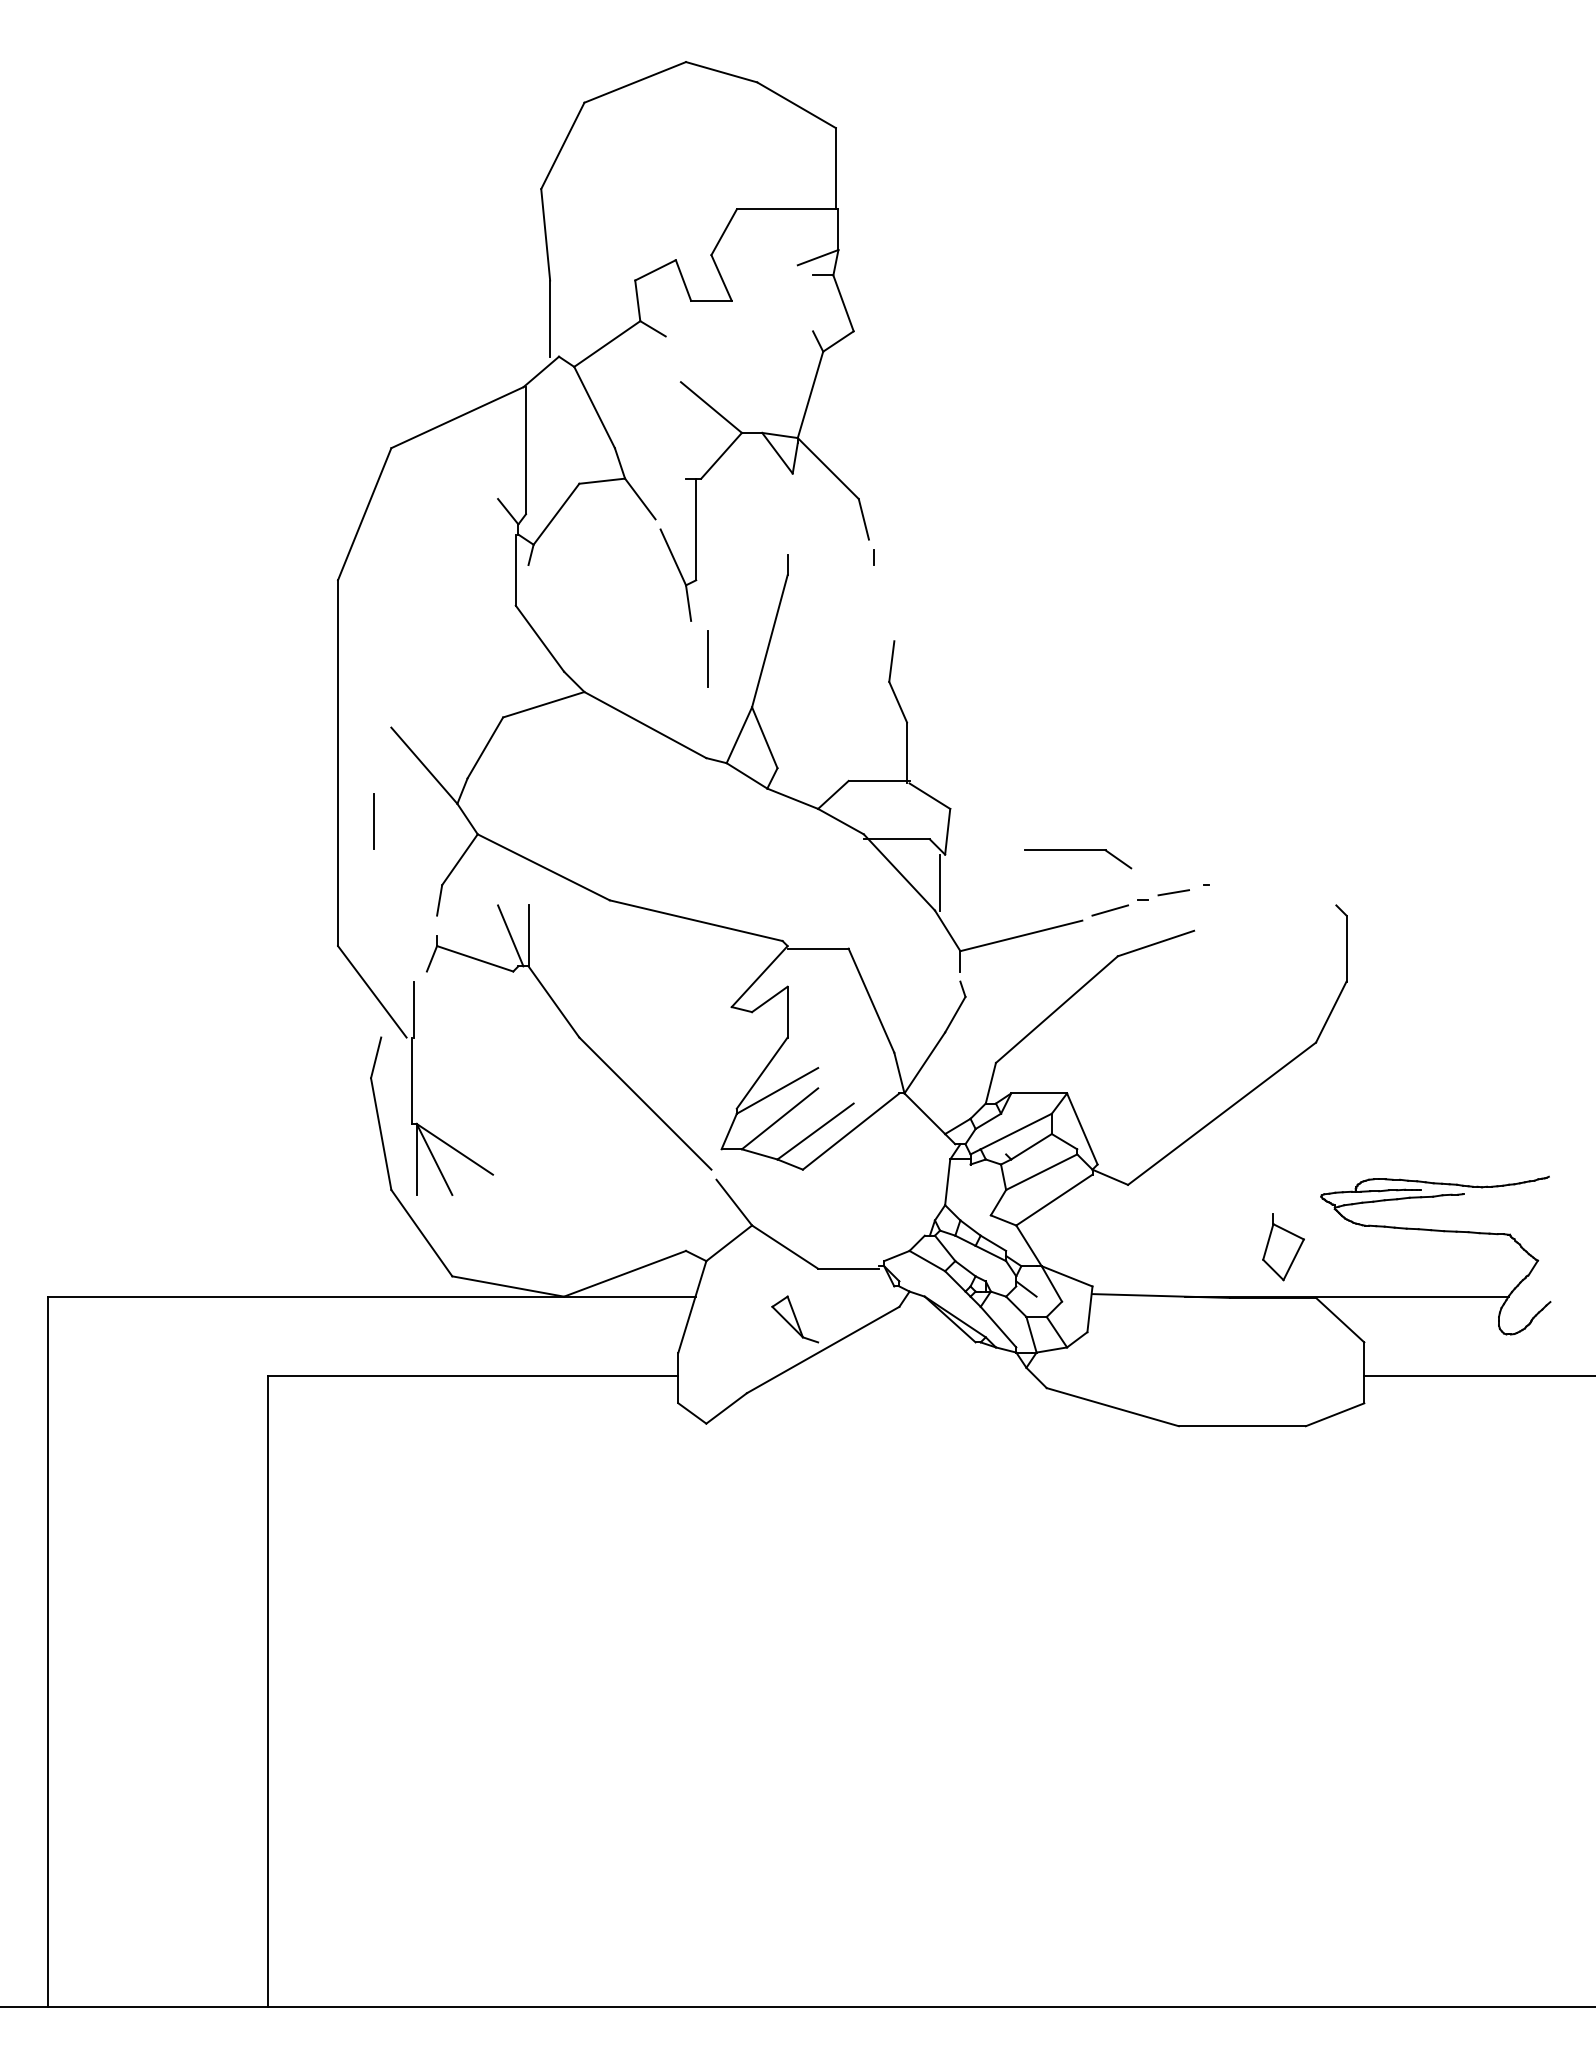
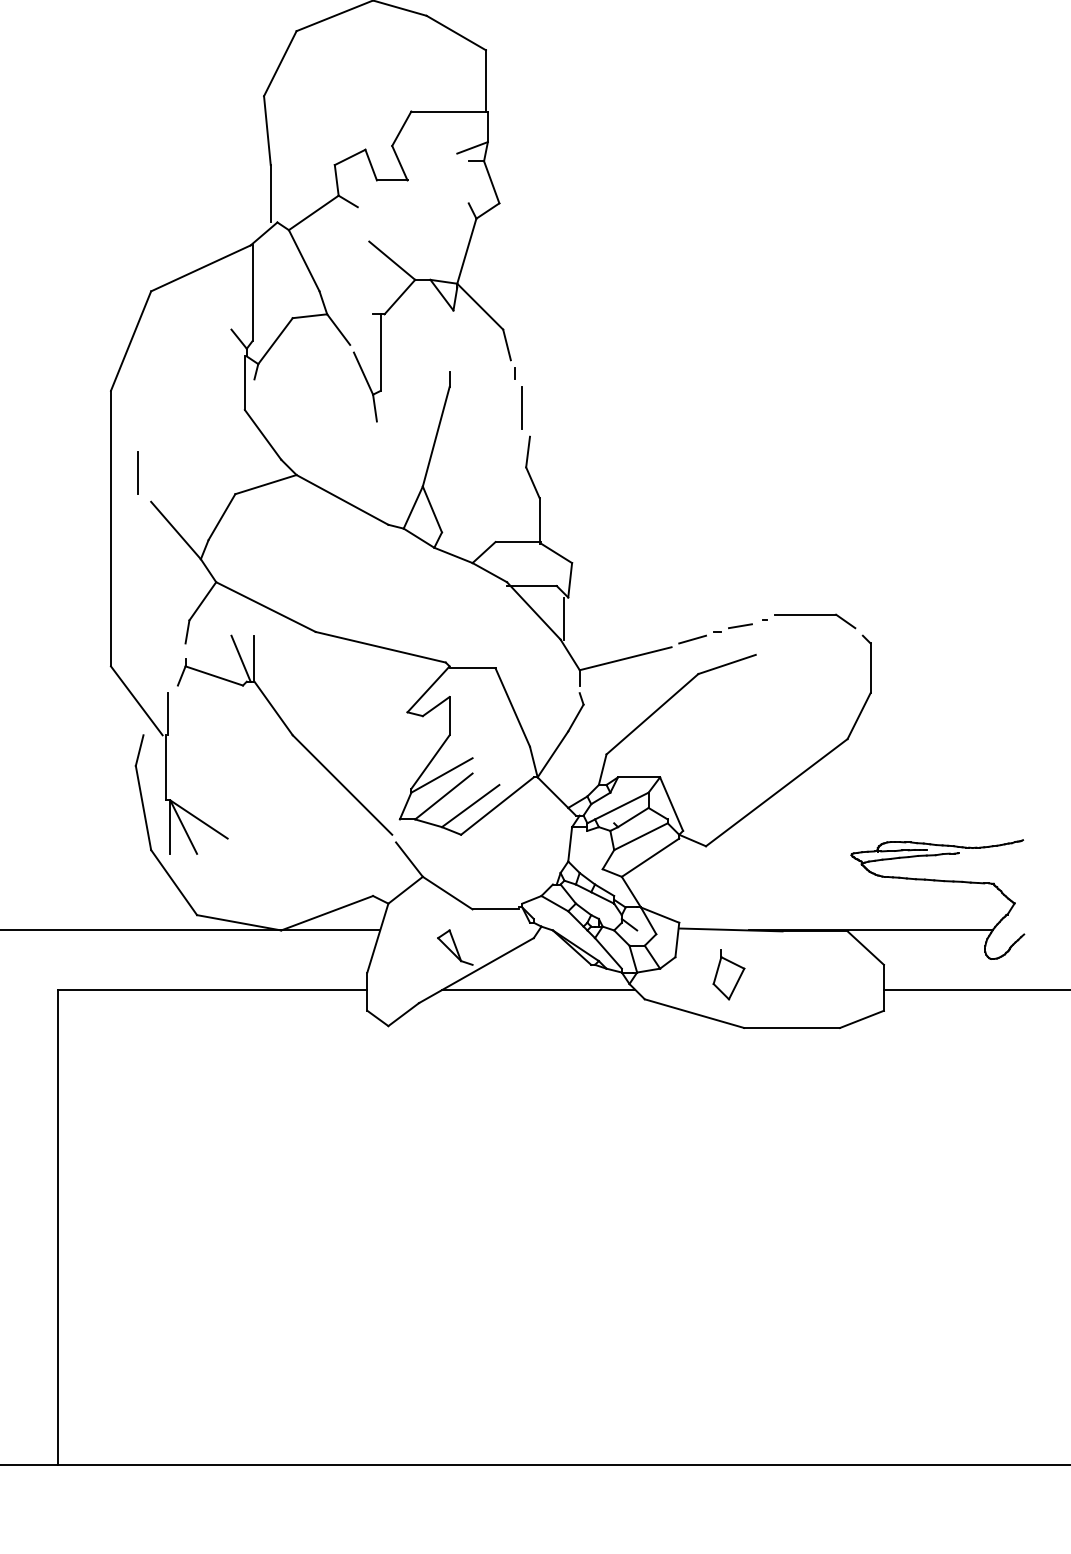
line: (707, 658) -> (521, 407), moved
line: (373, 821) -> (137, 473), moved
part: (1078, 850) -> (815, 614), moved
part: (1283, 1247) -> (728, 974), moved
line: (906, 1375) -> (539, 989), added

